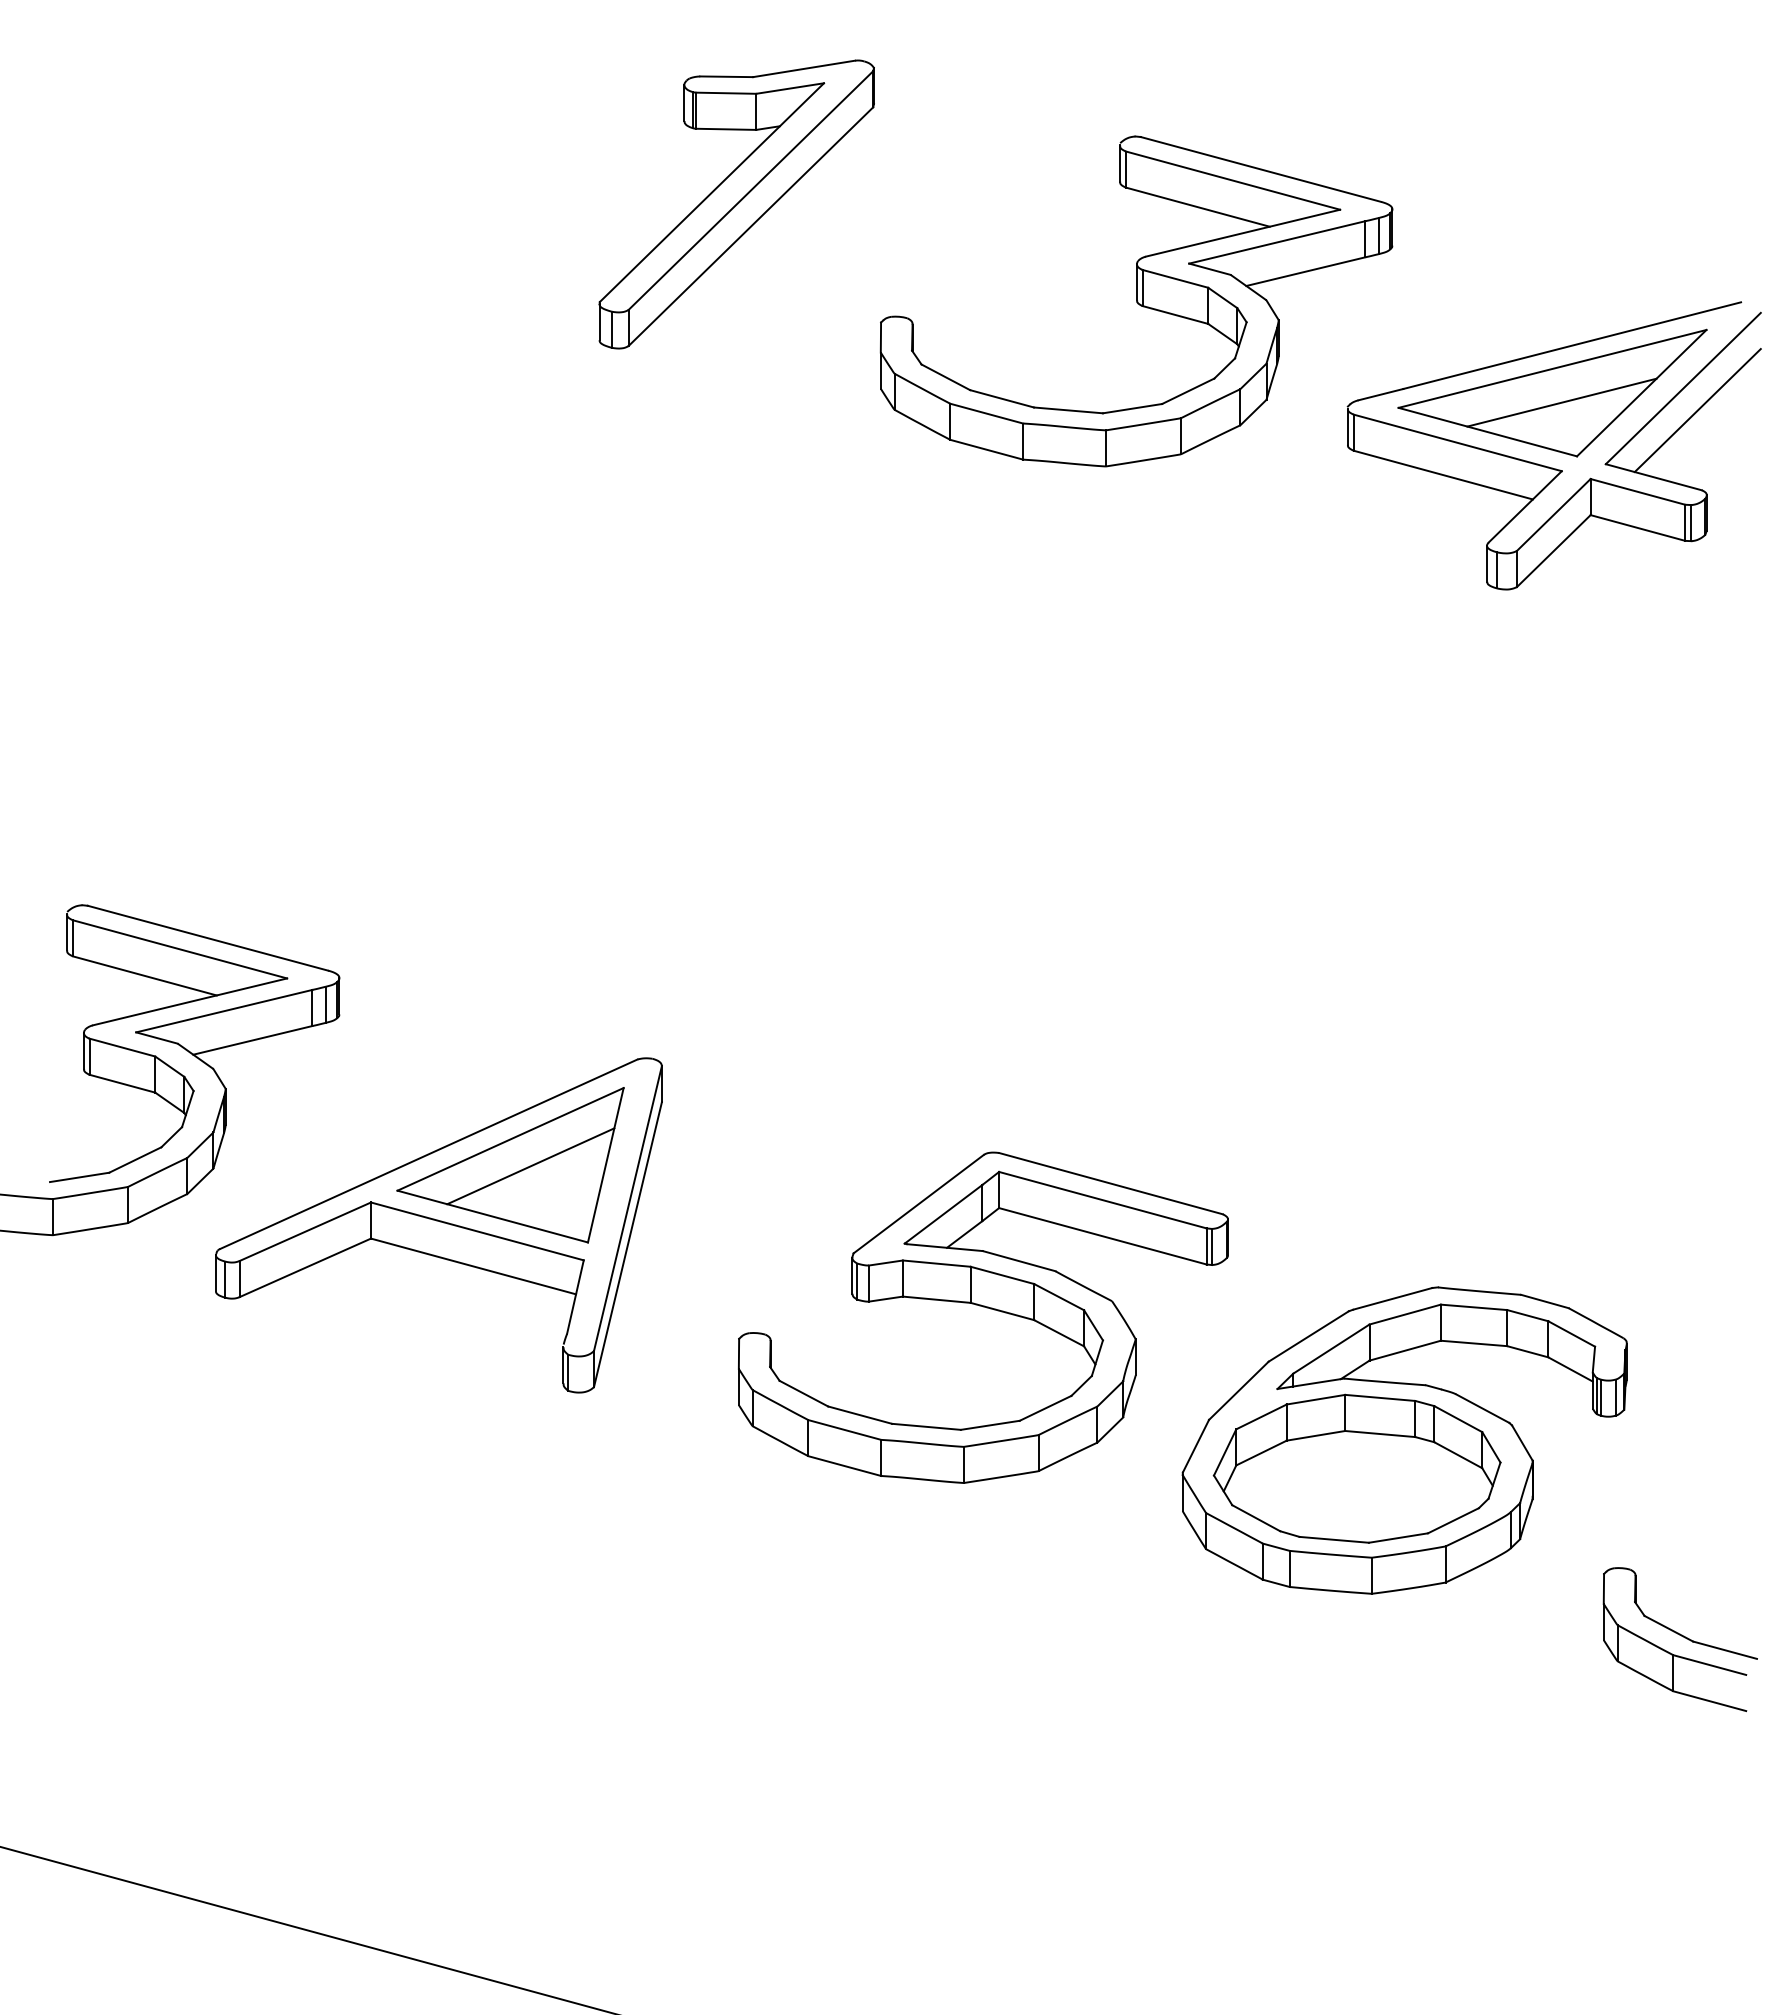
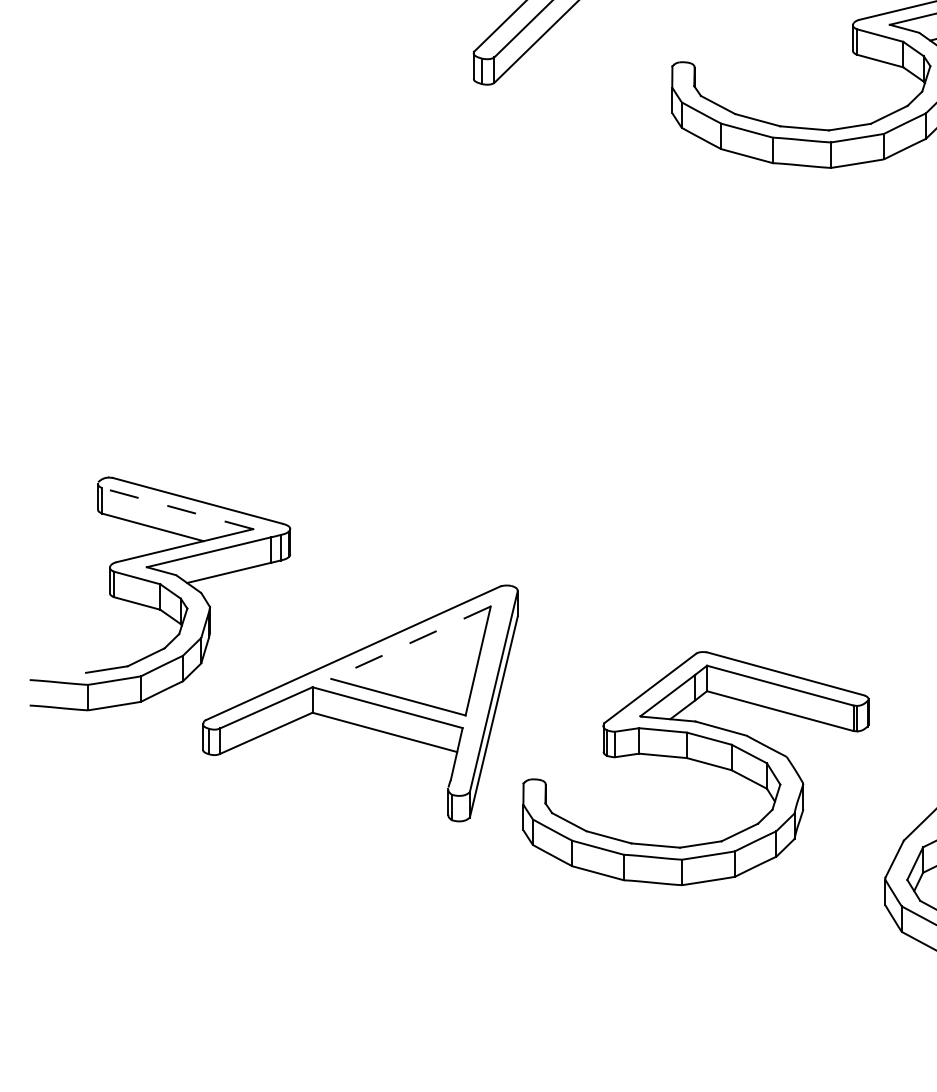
line: (180, 949) -> (178, 508), solid -> dashed
line: (510, 1139) -> (410, 642), solid -> dashed
line: (530, 1166) -> (425, 661), removed
part: (986, 1308) -> (698, 762), moved

